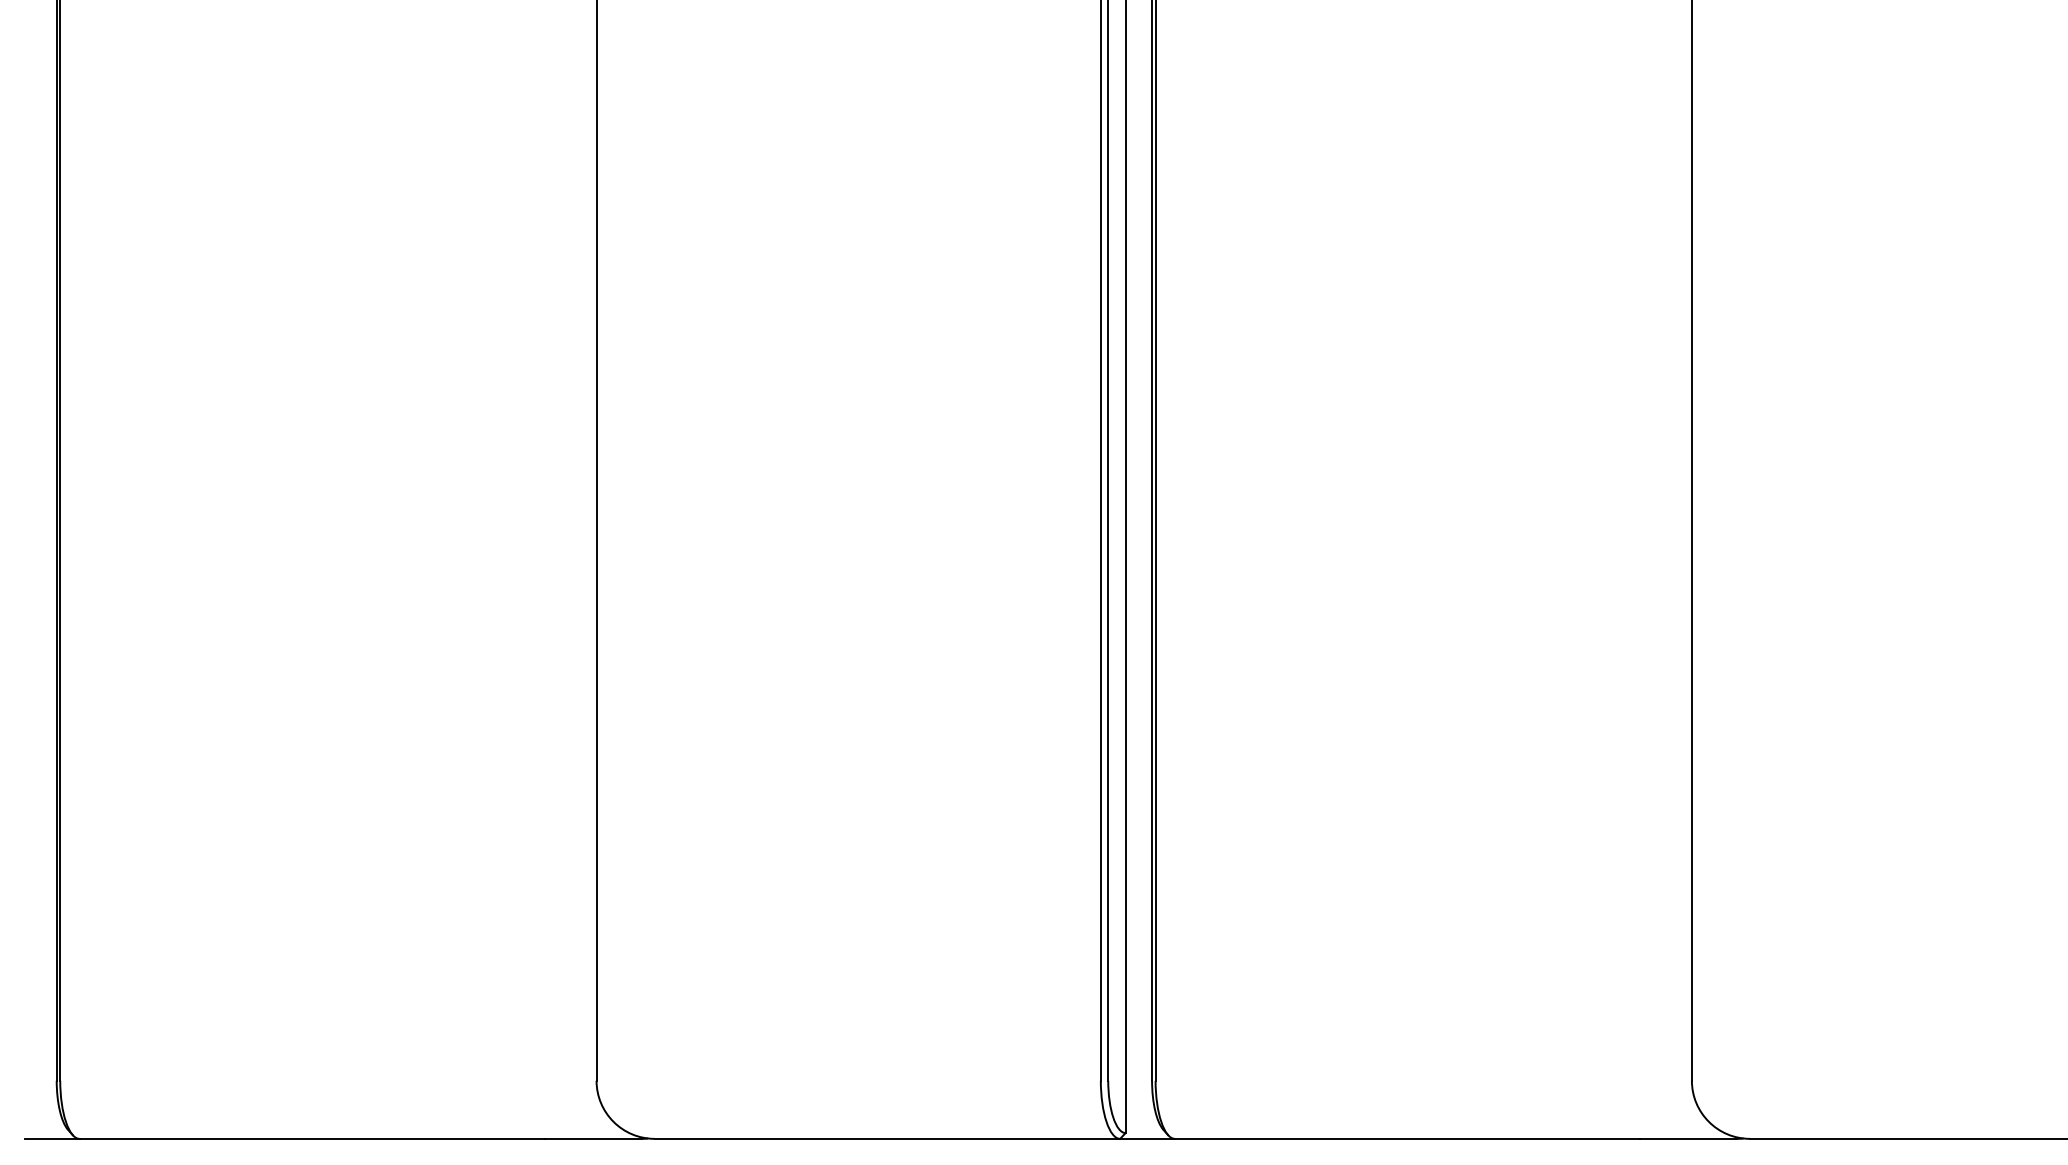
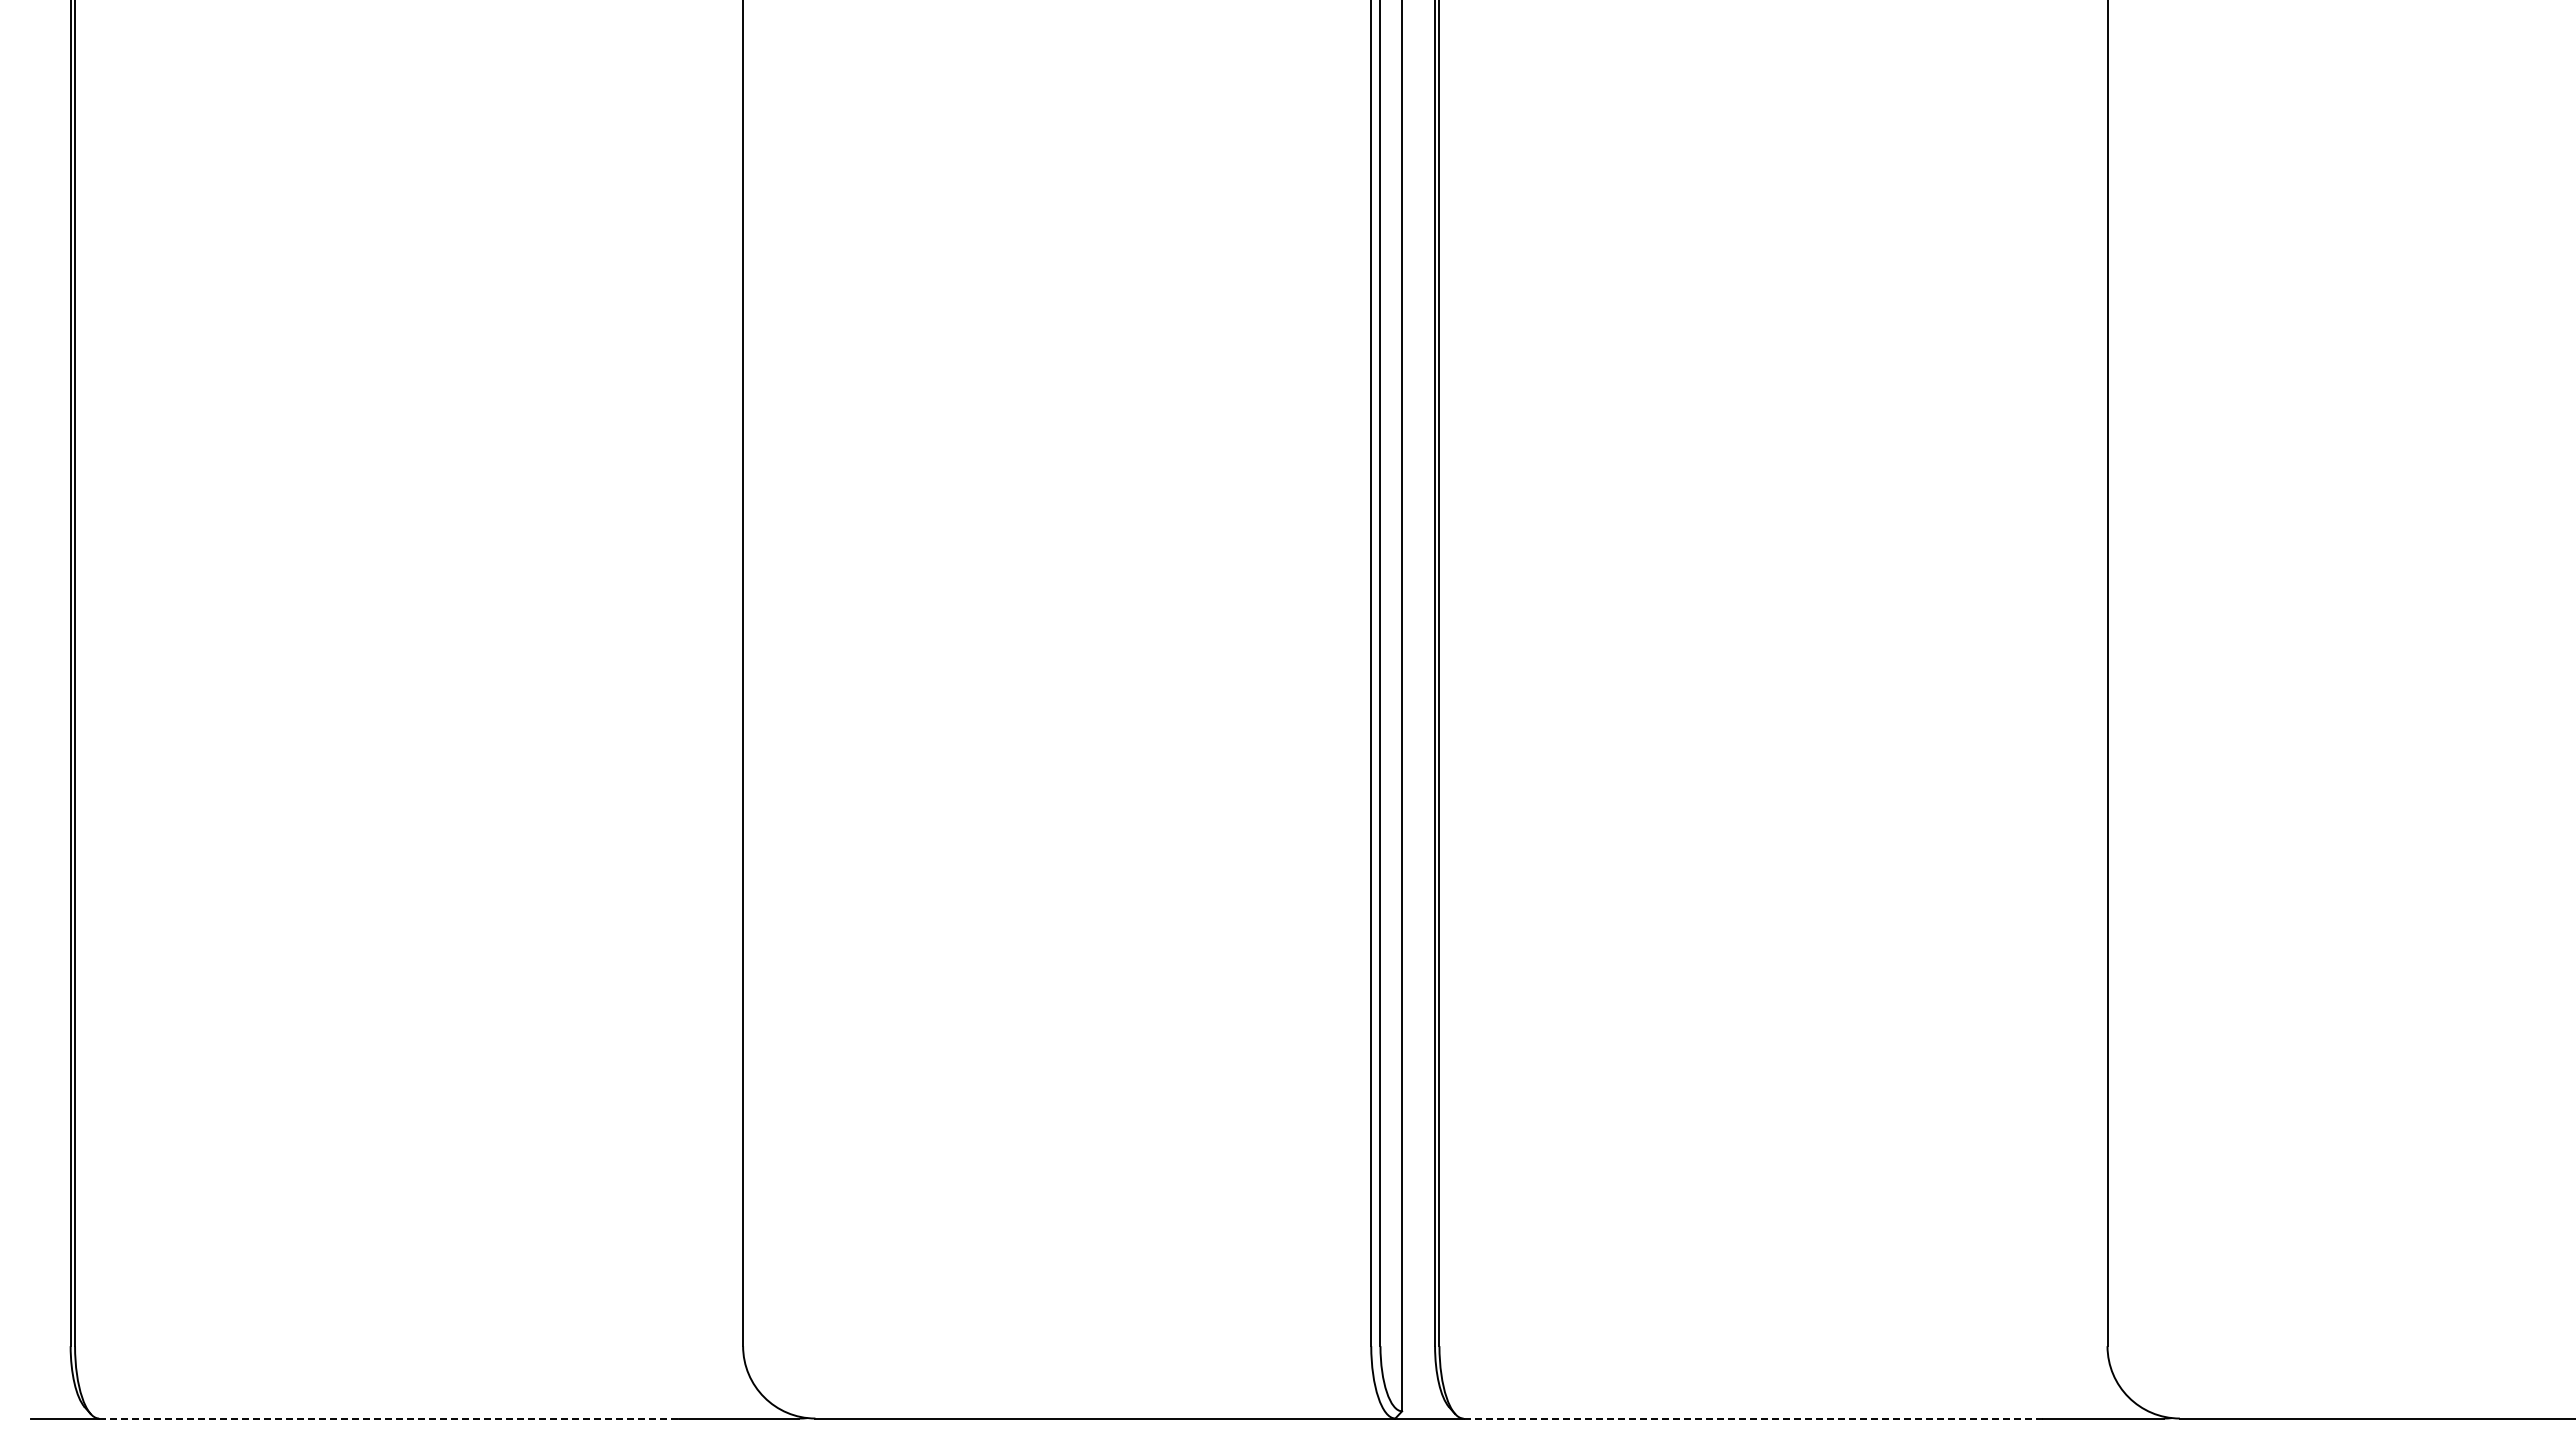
line: (312, 1138) -> (389, 1418), solid -> dashed
line: (1407, 1138) -> (1753, 1418), solid -> dashed

